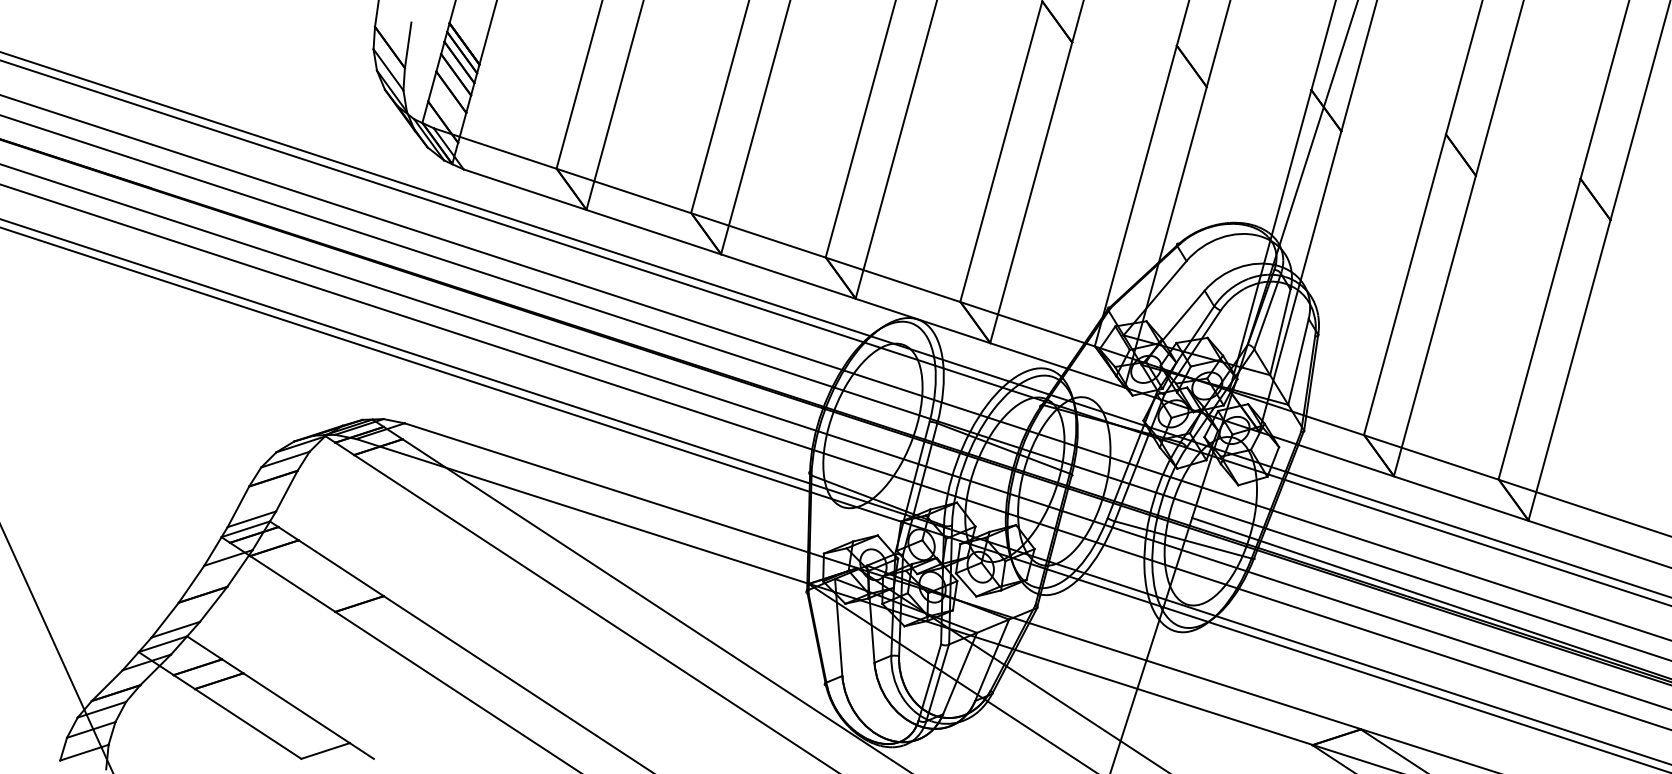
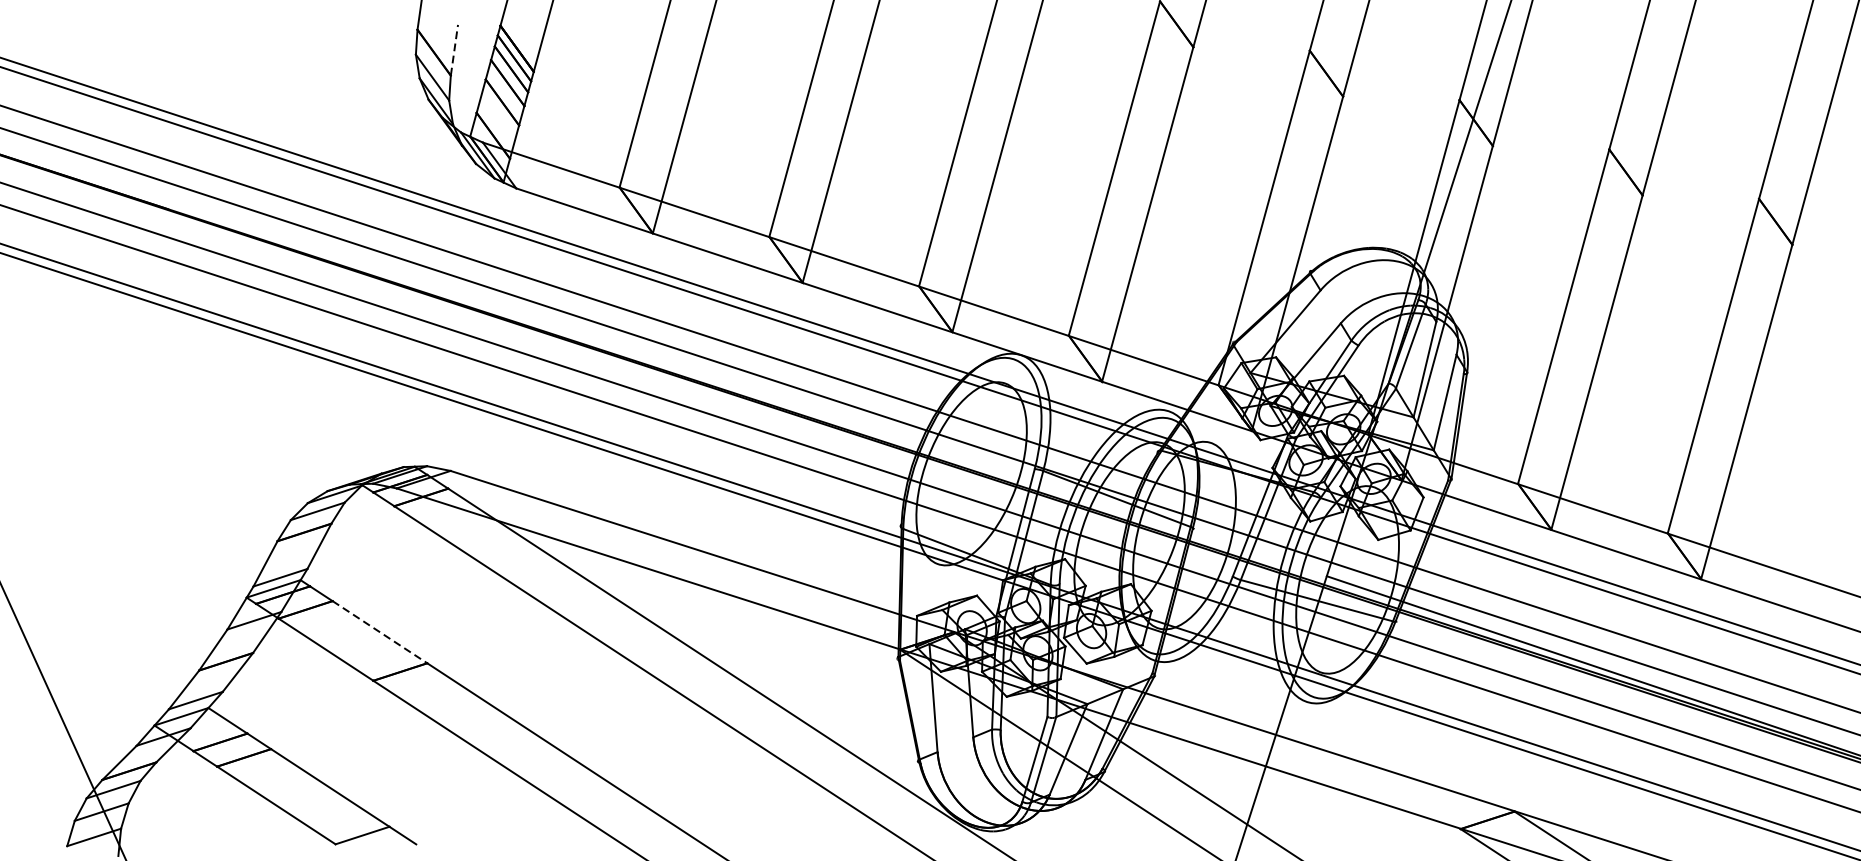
line: (408, 45) -> (454, 50), solid -> dashed
line: (341, 568) -> (380, 632), solid -> dashed

